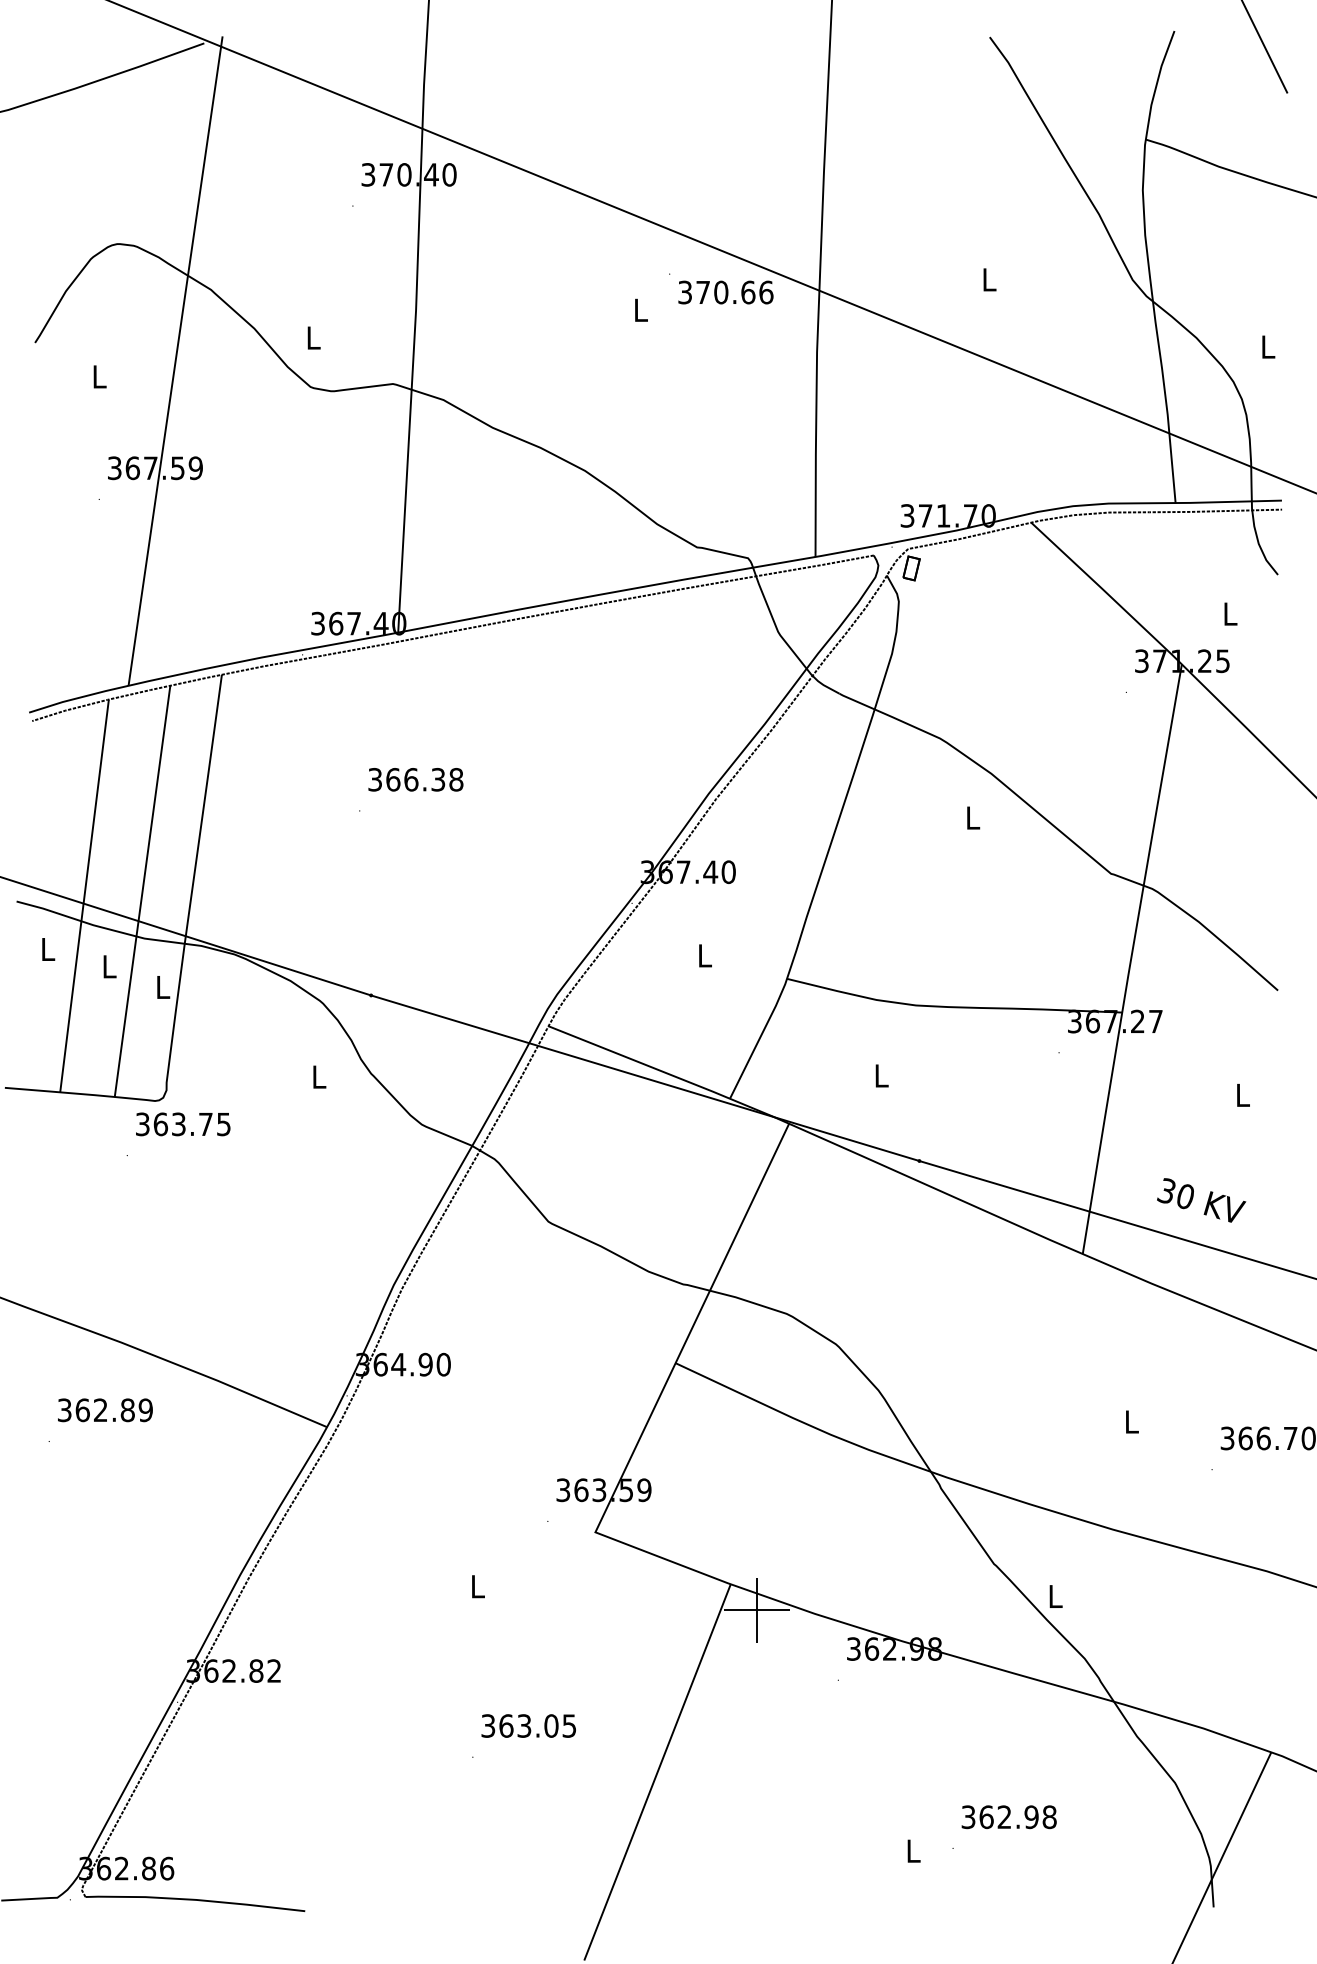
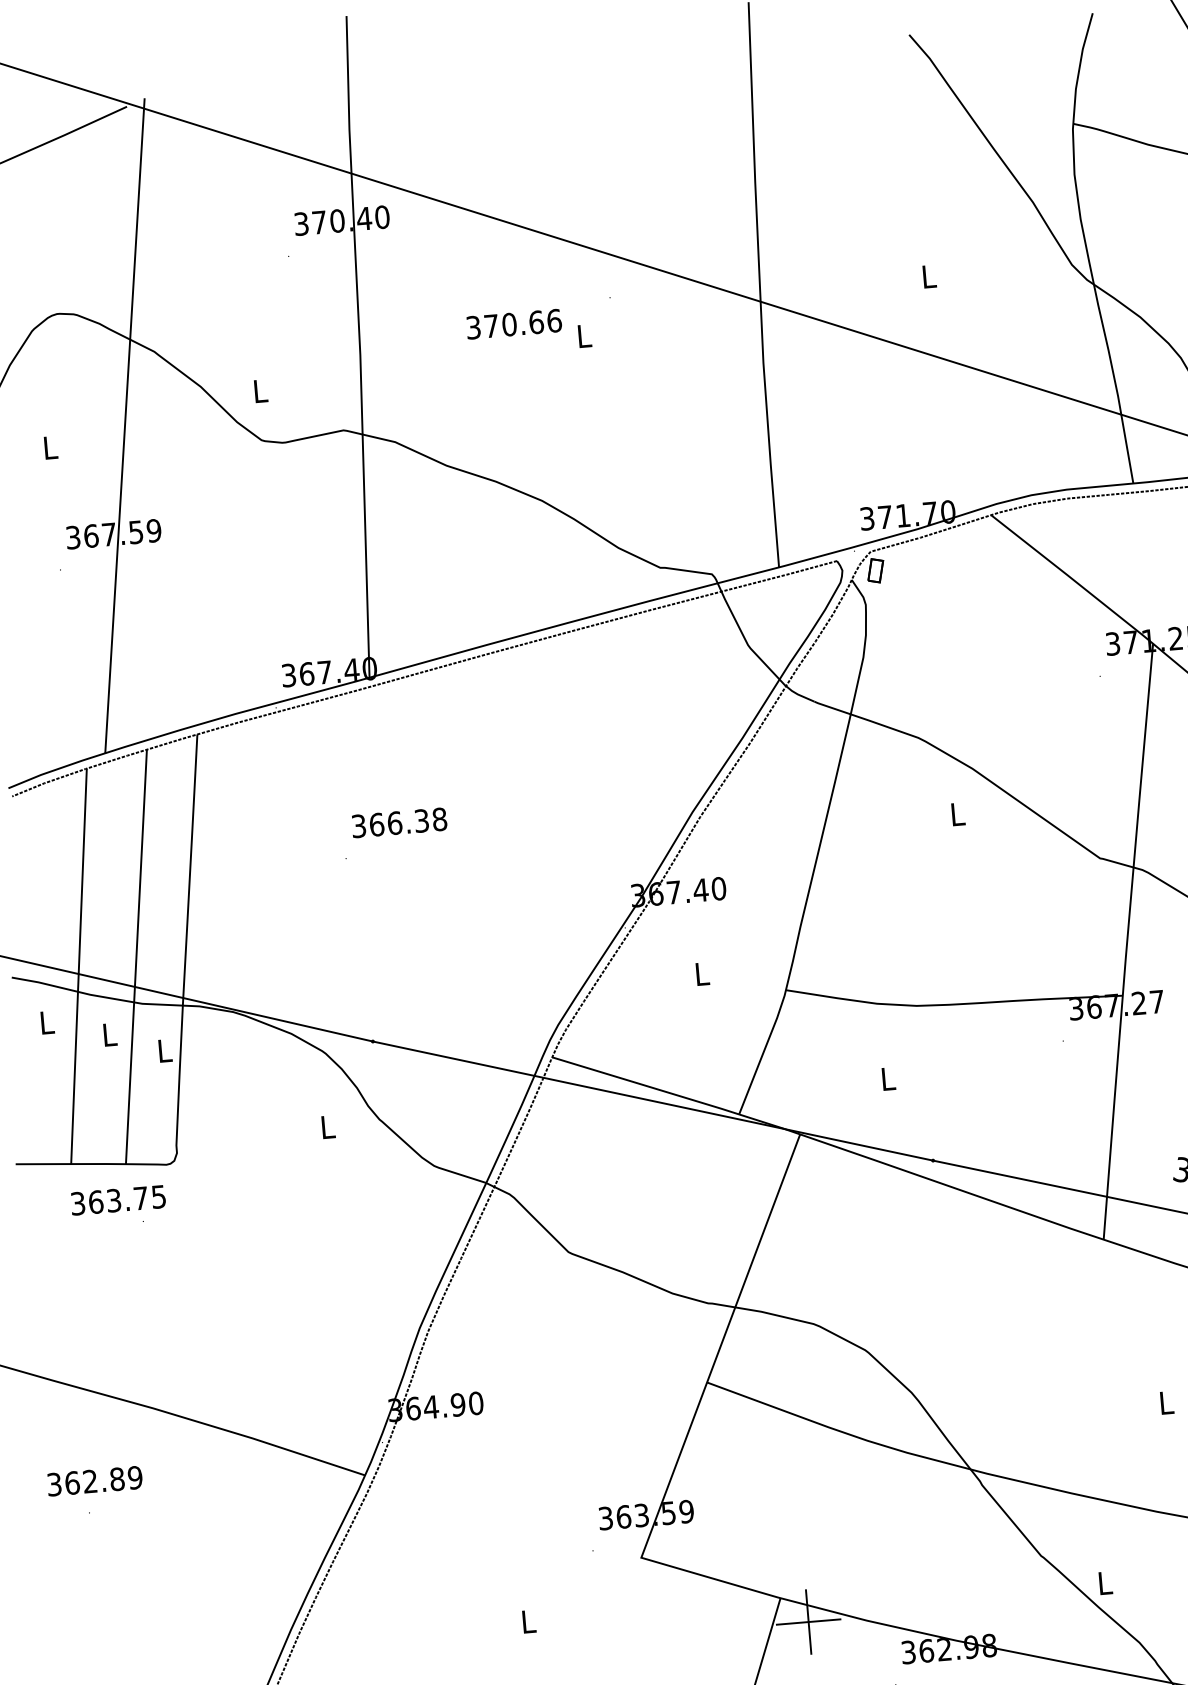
text: (725, 292) -> (513, 324), moved
text: (183, 1124) -> (118, 1200), moved
text: (105, 1410) -> (95, 1481), moved

